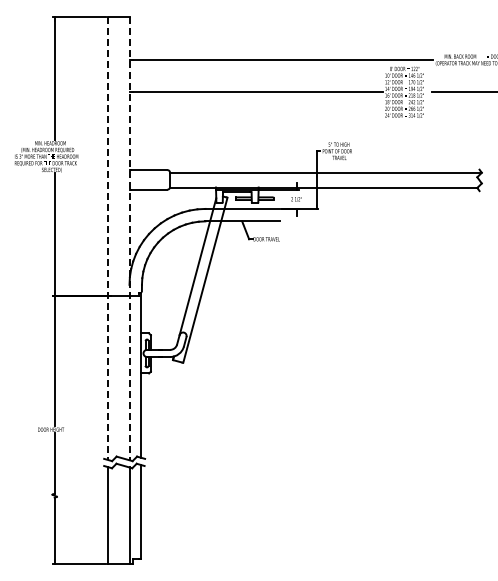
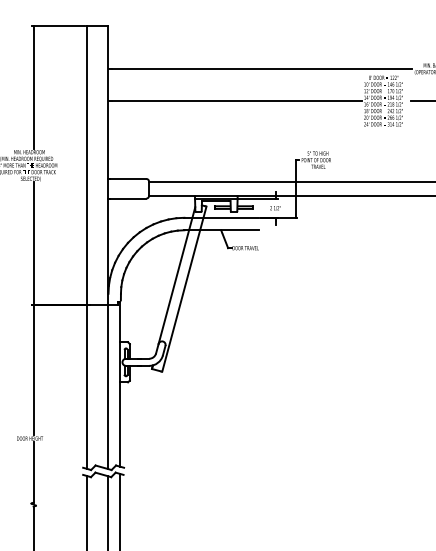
line: (108, 239) -> (87, 248), dashed -> solid
line: (129, 239) -> (108, 248), dashed -> solid

